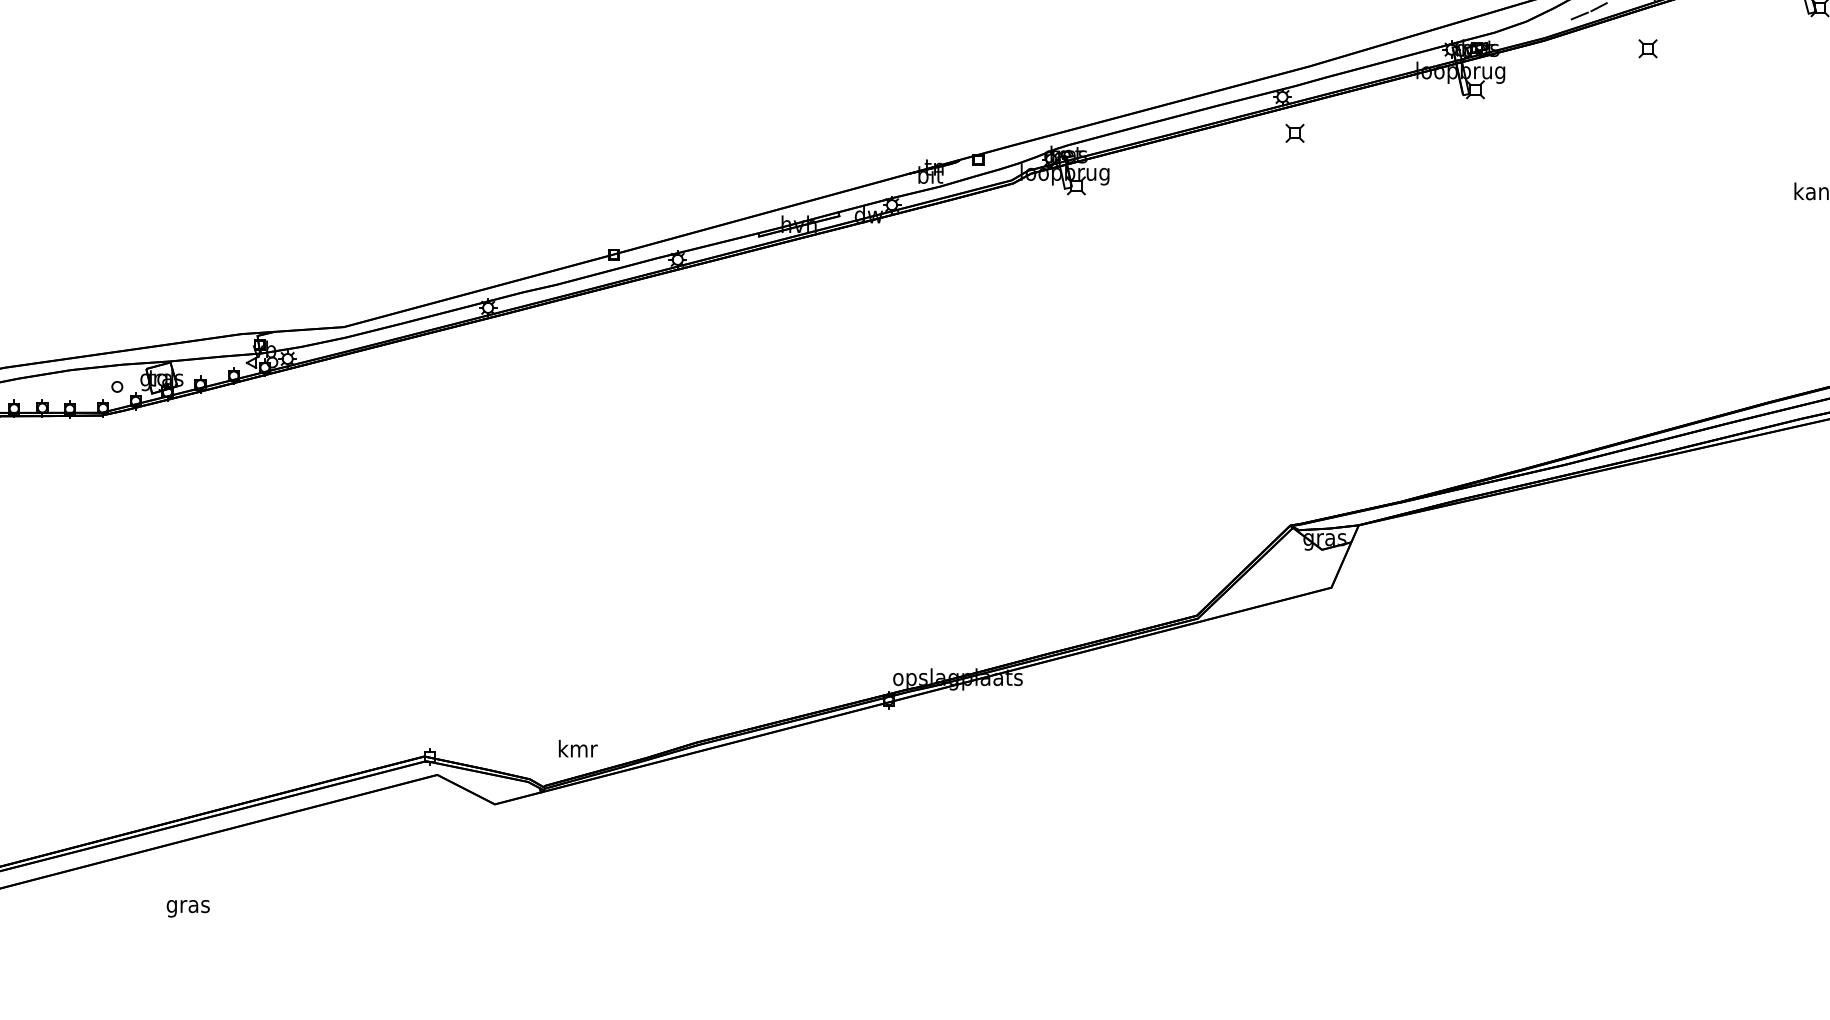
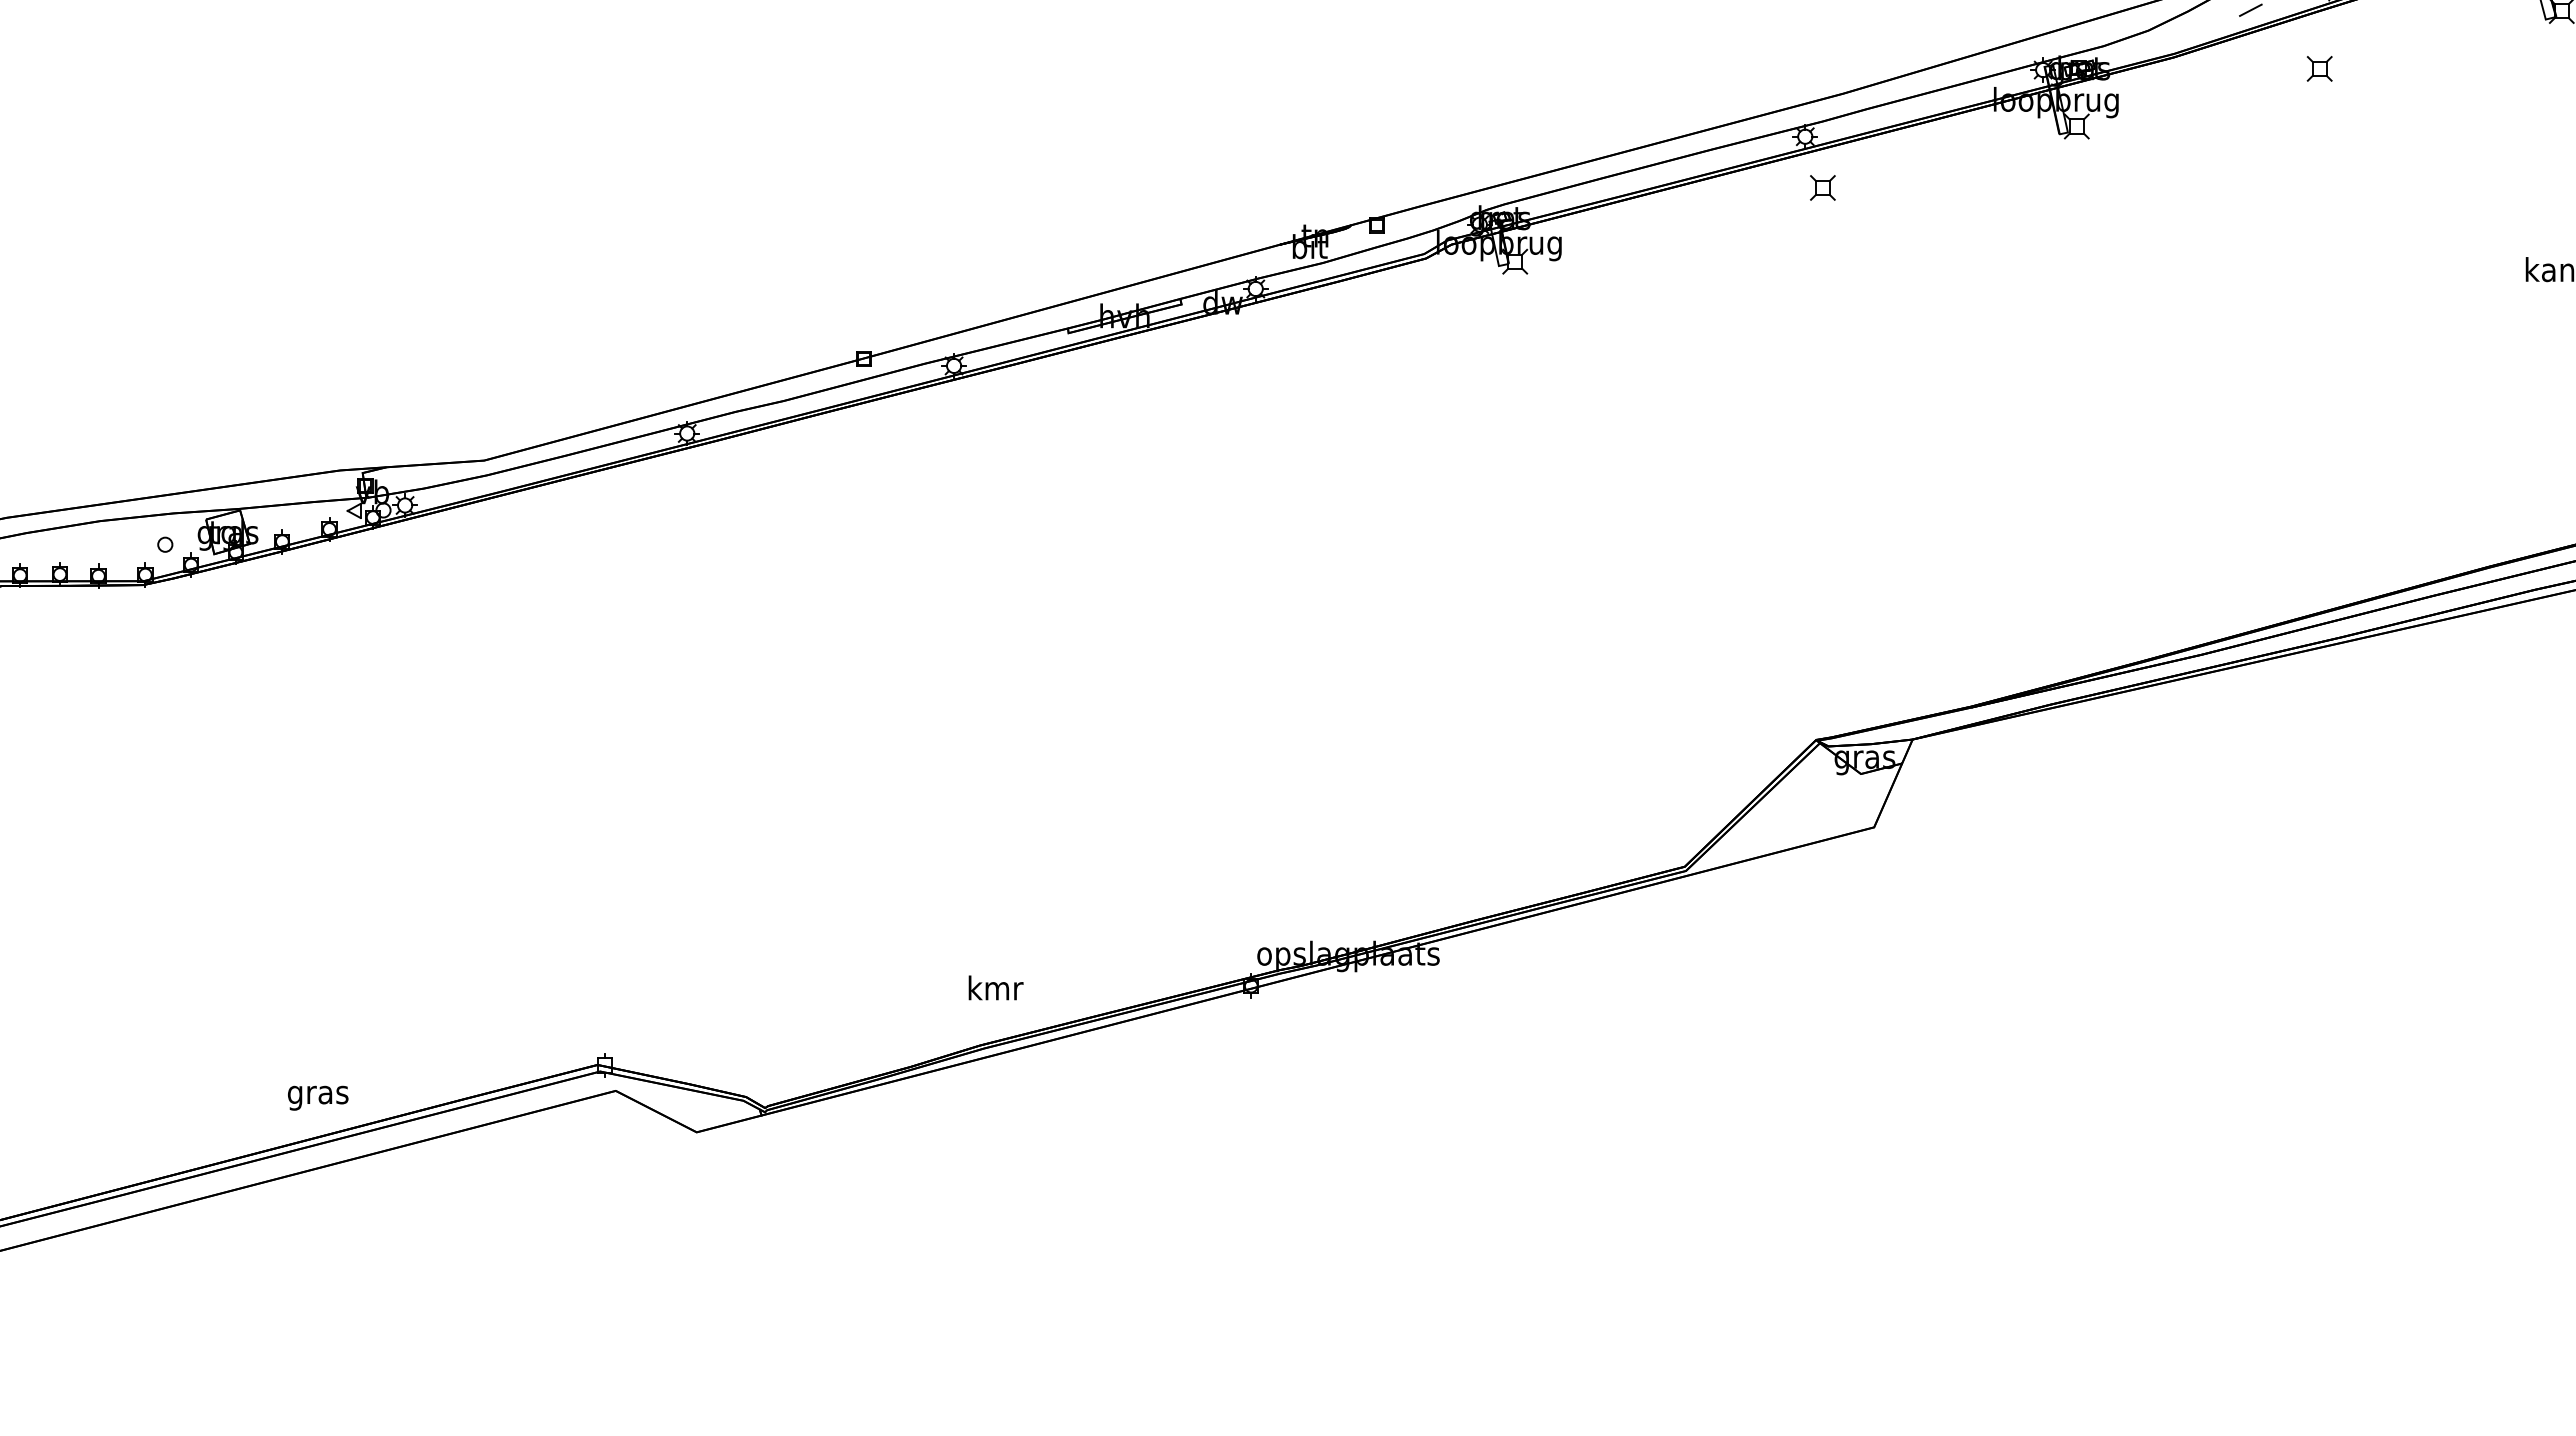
line: (1579, 15) -> (2223, 22), removed
text: (577, 748) -> (995, 987), moved
text: (188, 908) -> (318, 1097), moved

